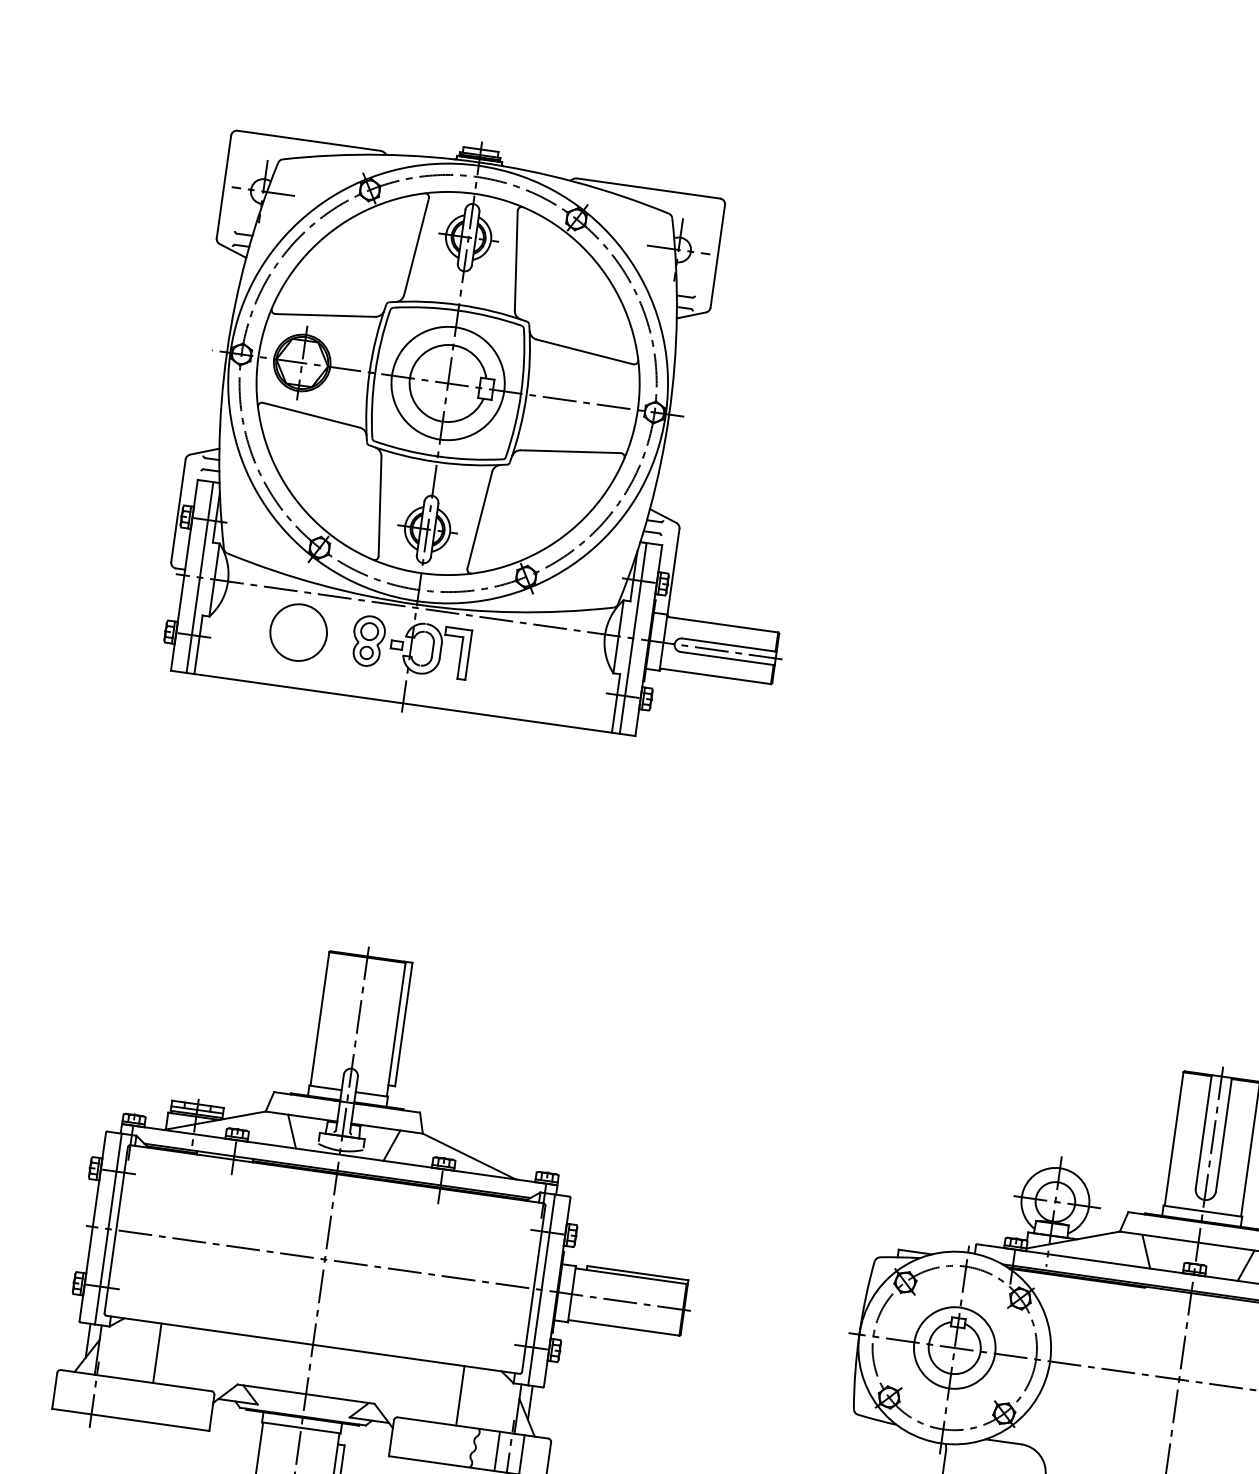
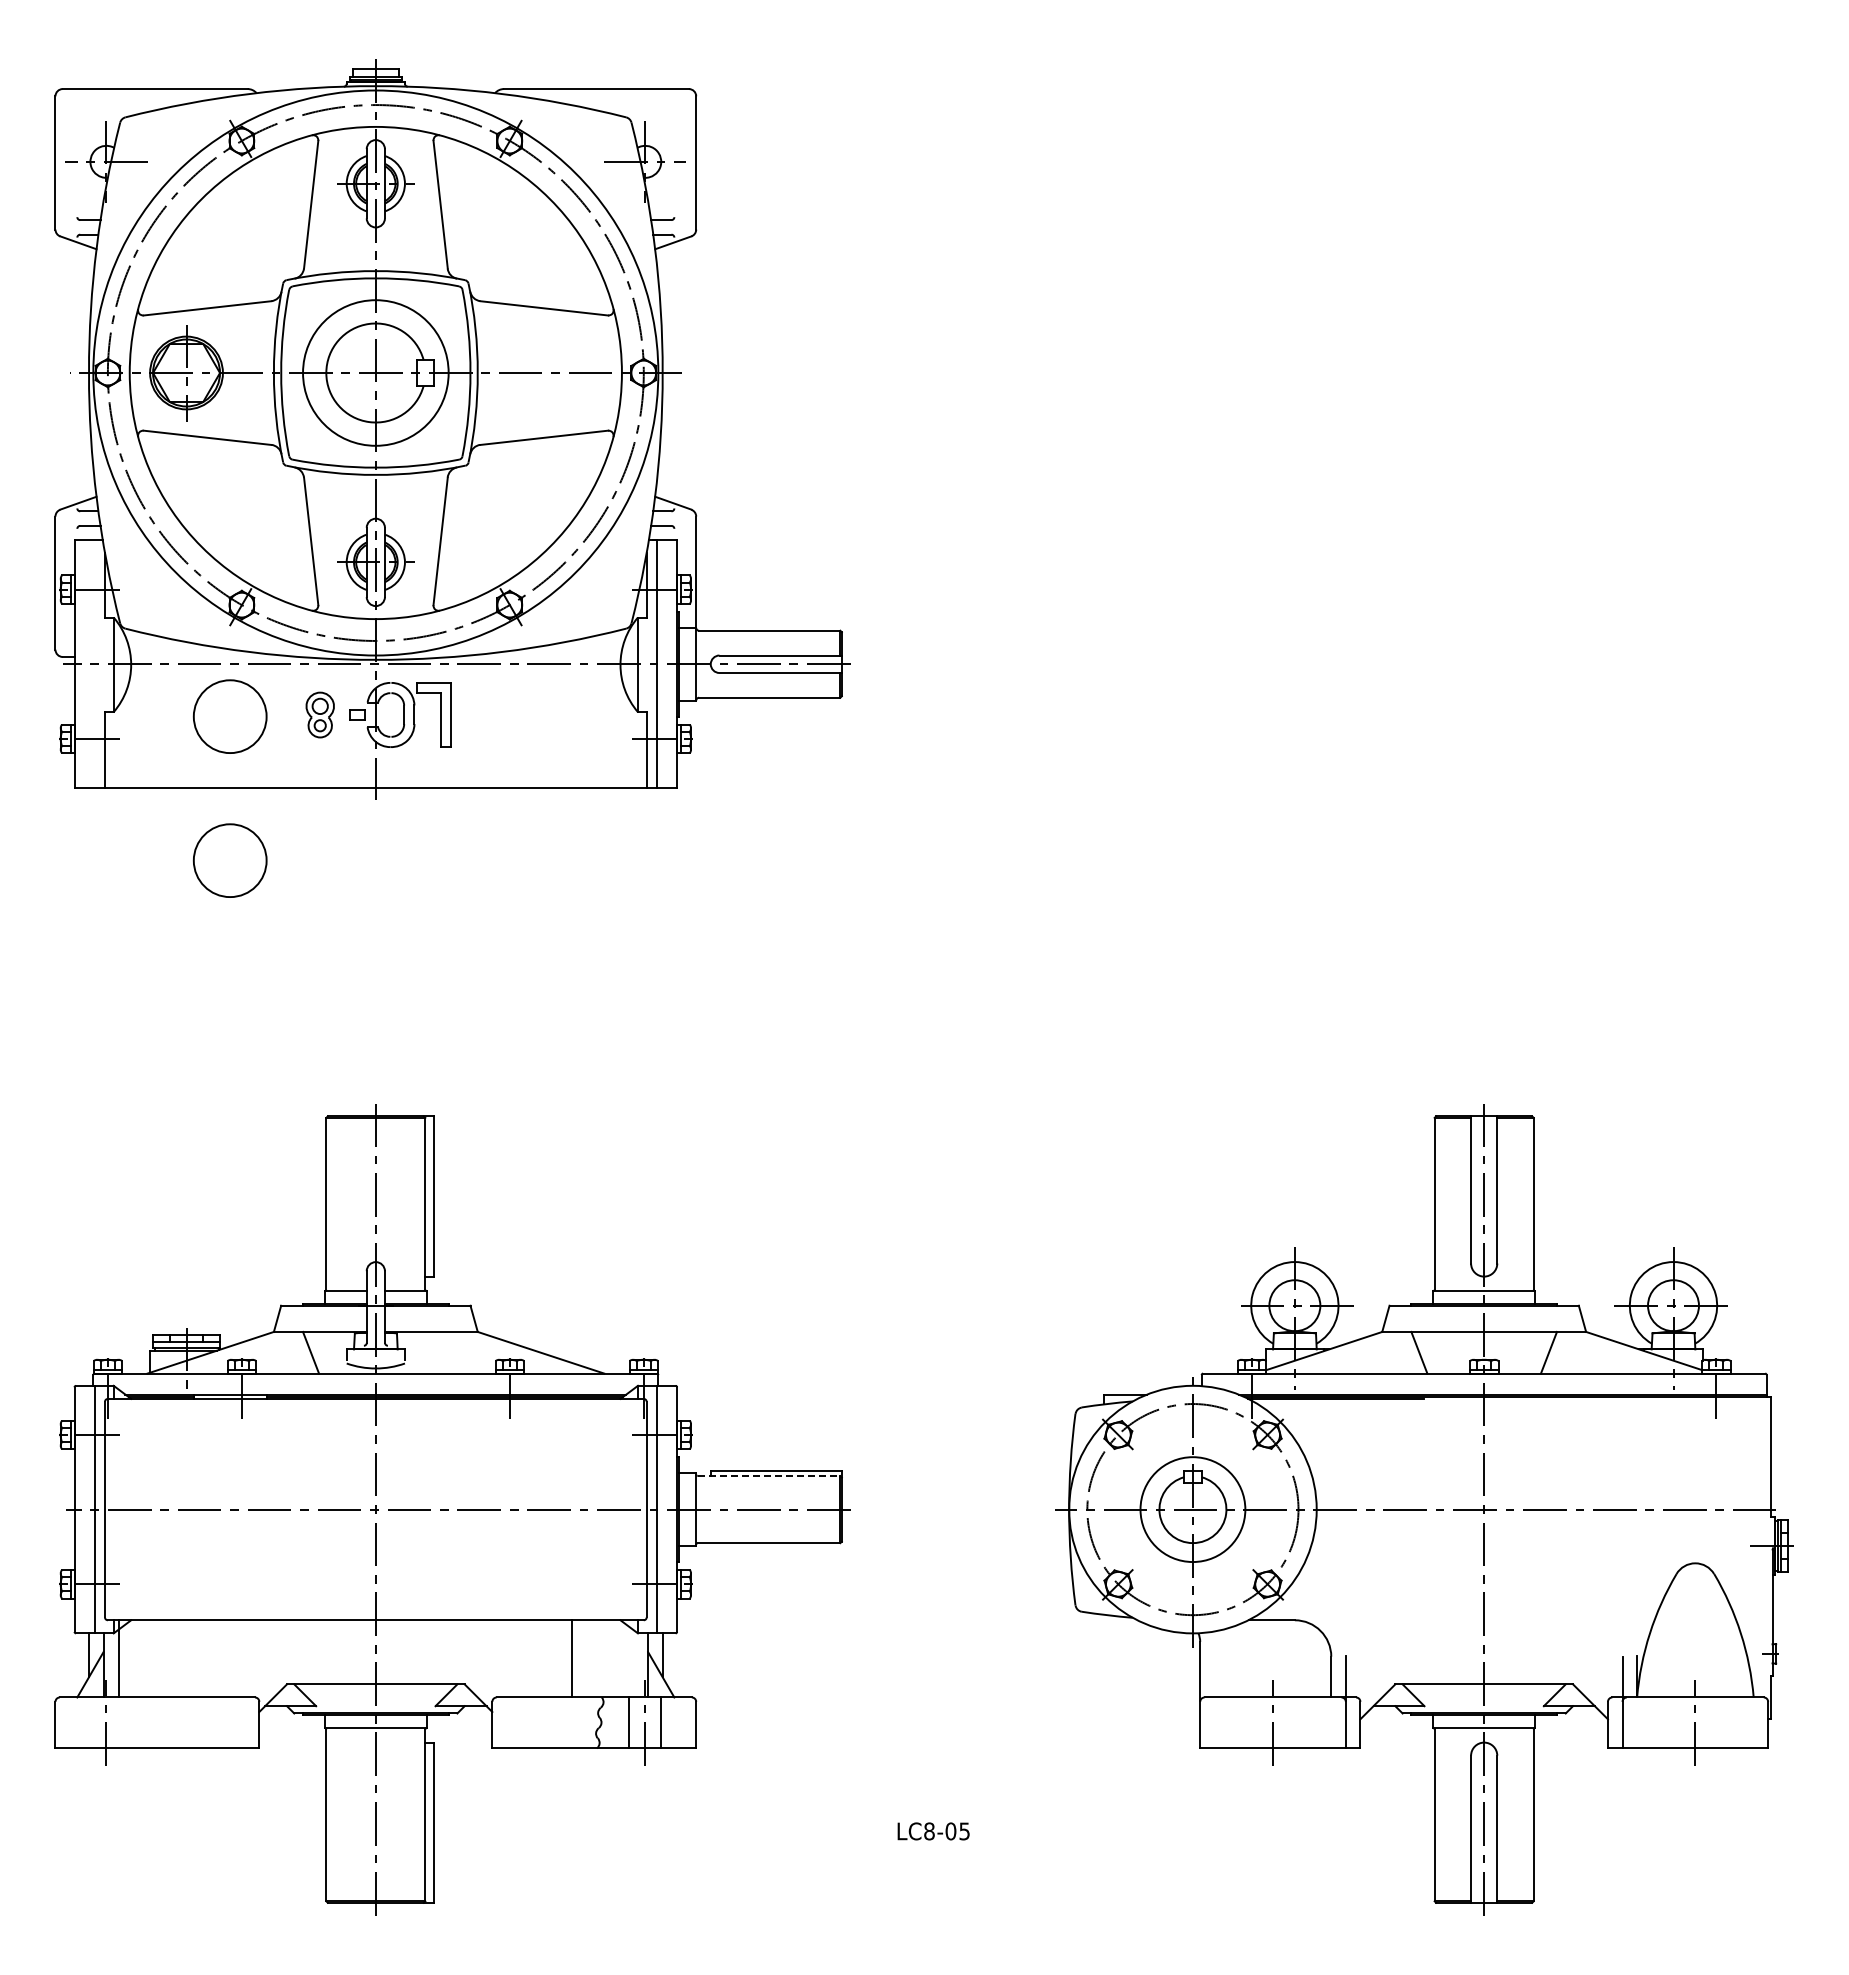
line: (199, 577) -> (94, 664), removed
part: (367, 640) -> (319, 714), size x0.7
circle: (282, 743) -> (229, 860), added
line: (391, 1145) -> (440, 1352), removed
line: (632, 1276) -> (769, 1476), solid -> dashed
line: (157, 1353) -> (119, 1658), moved

